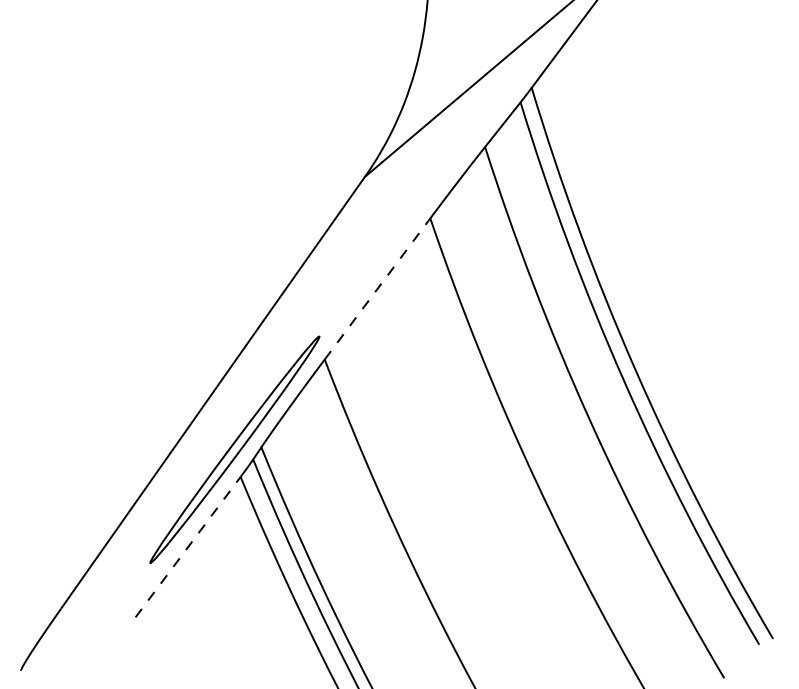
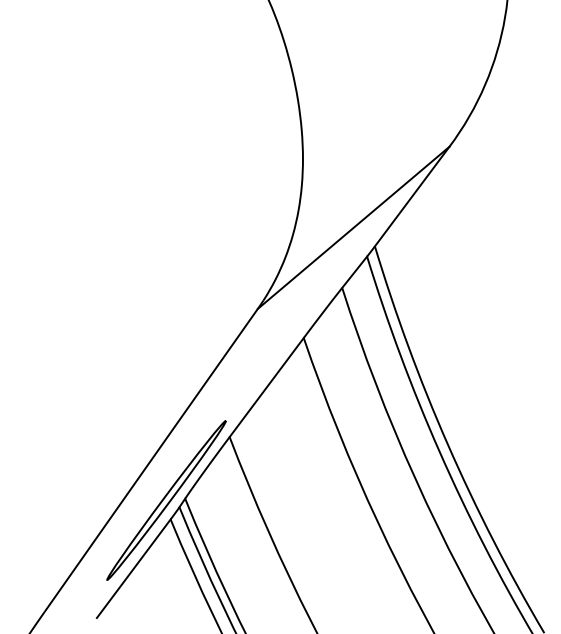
line: (377, 288) -> (266, 387), dashed -> solid
line: (187, 546) -> (133, 568), dashed -> solid

